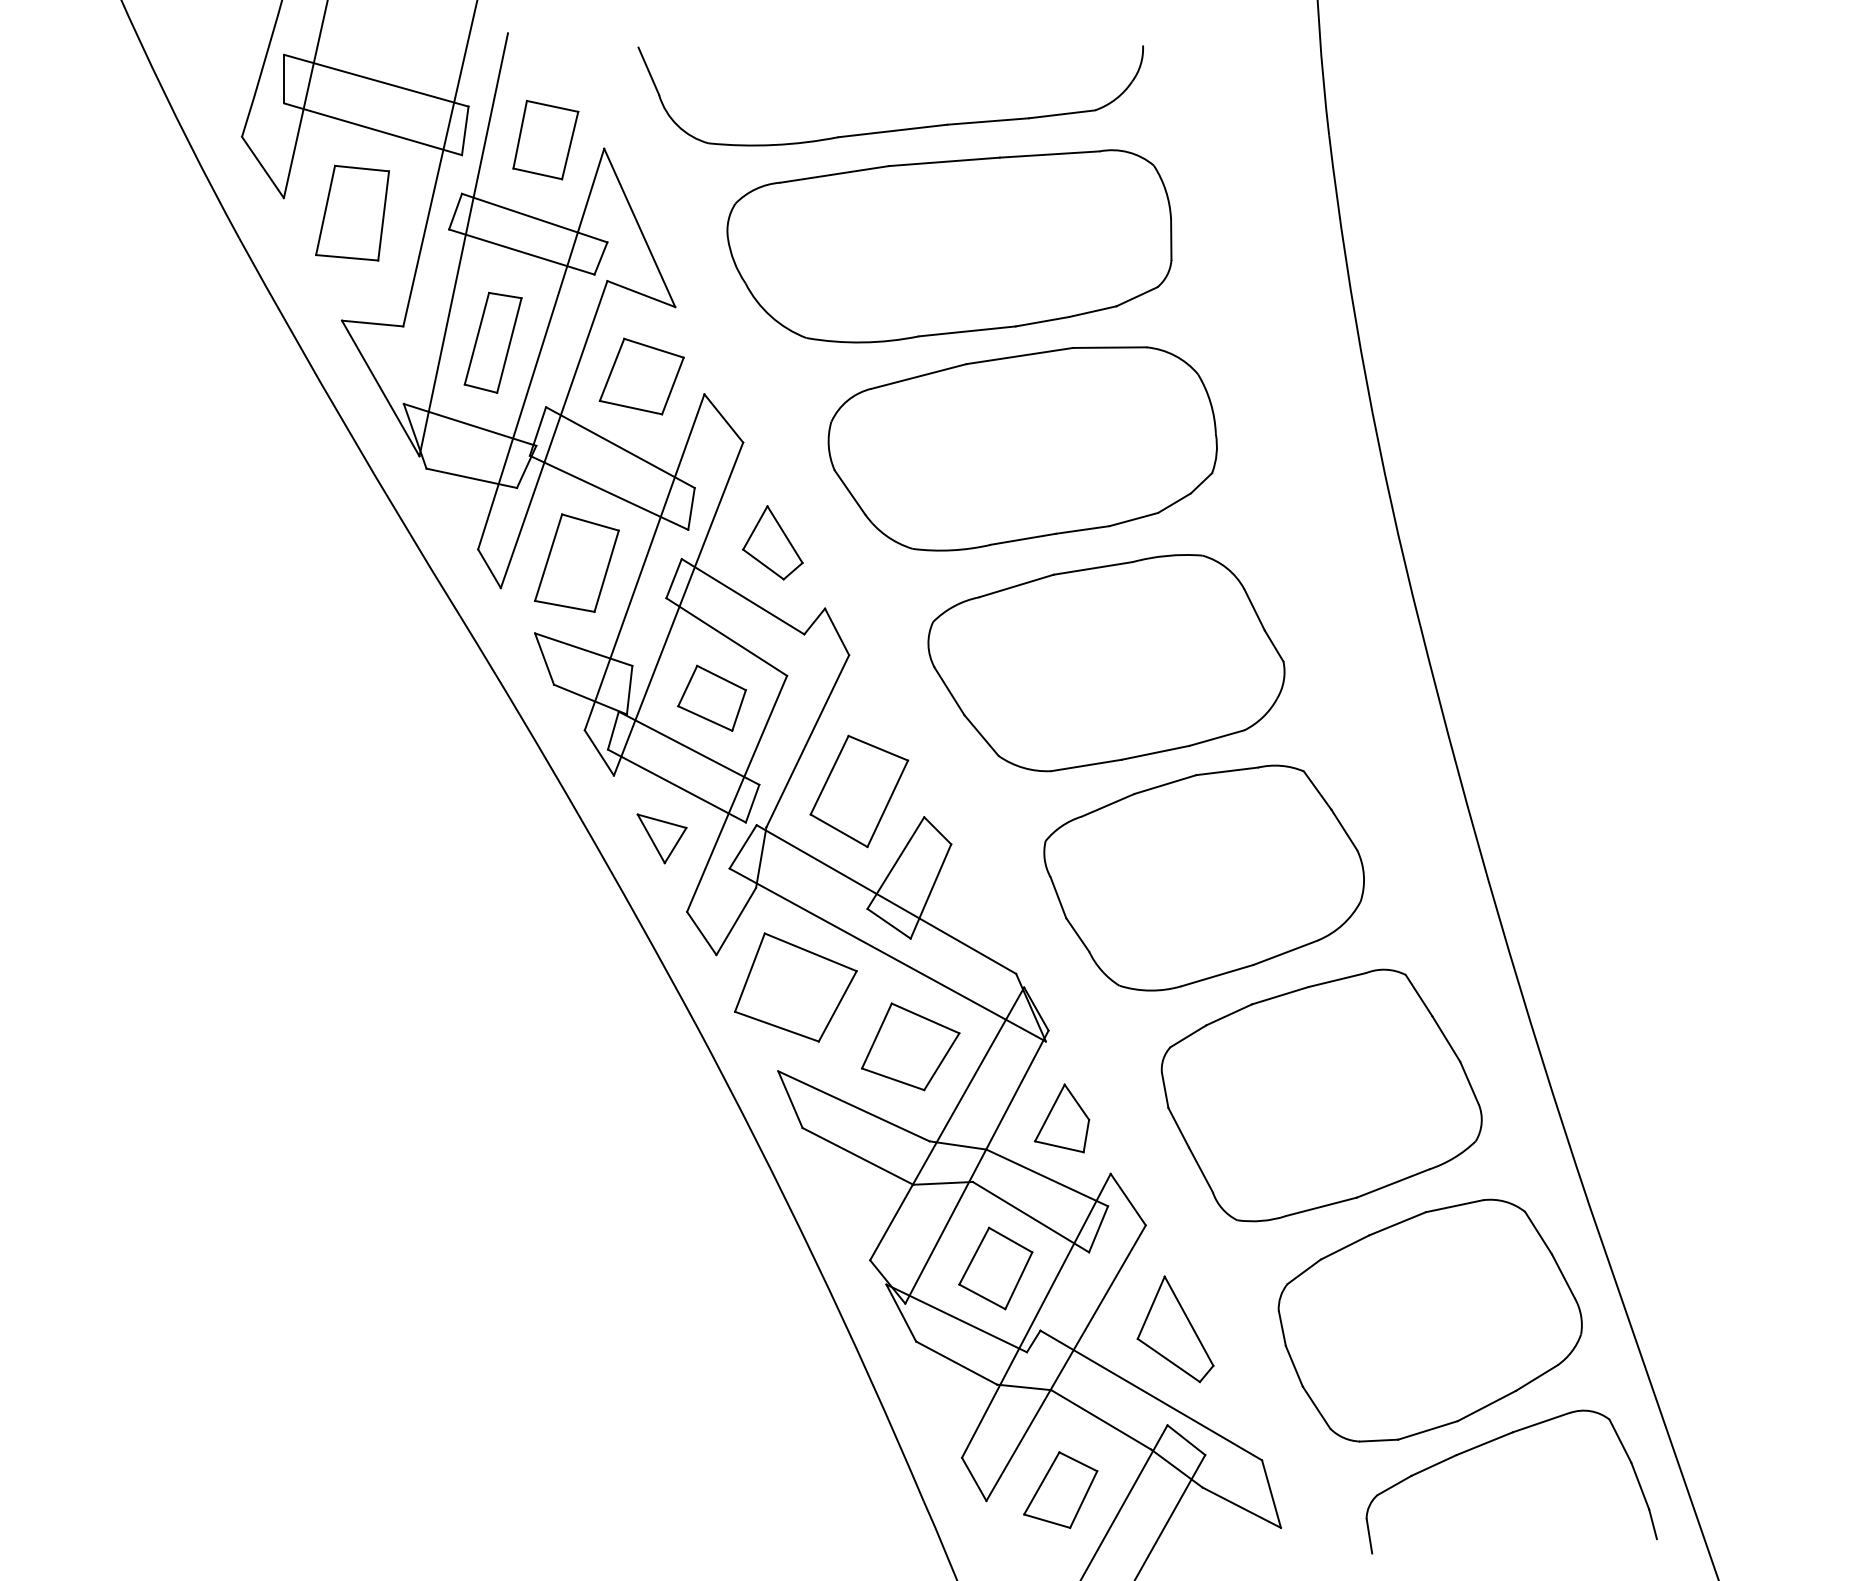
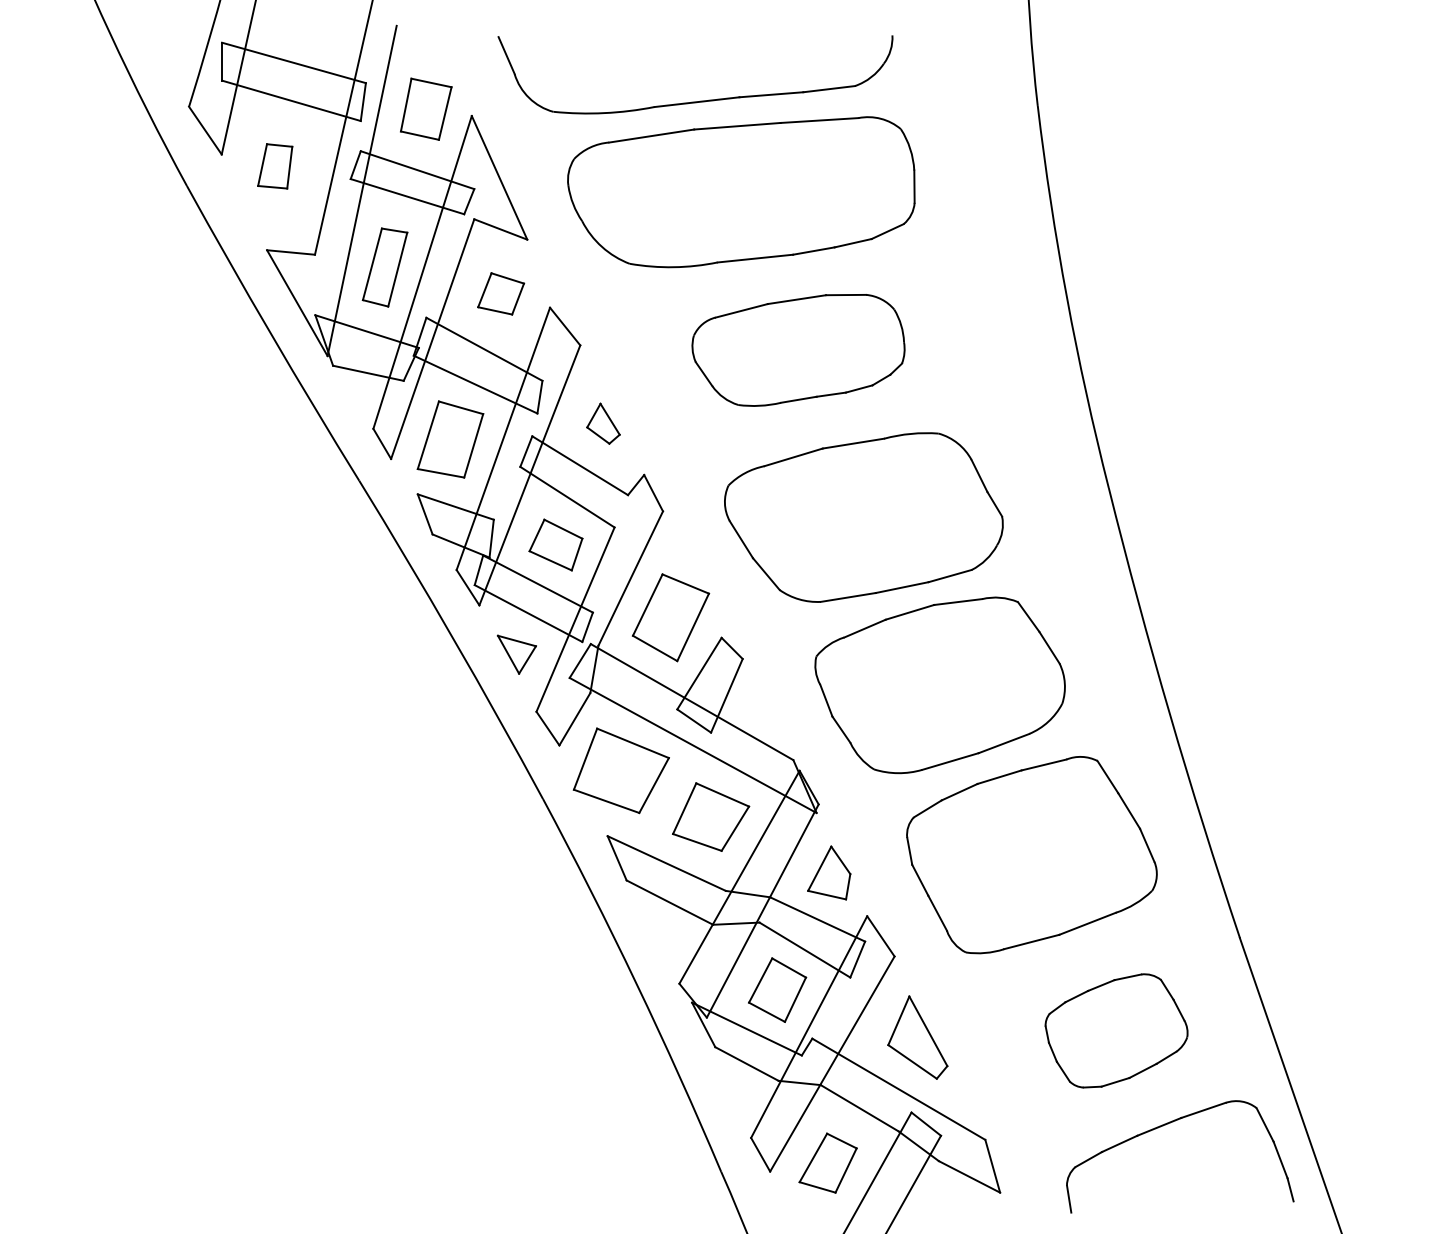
part: (351, 213) -> (274, 166), size x0.6
part: (640, 376) -> (500, 293), size x0.7
part: (1022, 449) -> (798, 350), size x0.7
part: (772, 542) -> (603, 423), size x0.7
part: (1430, 1320) -> (1116, 1030), size x0.6

